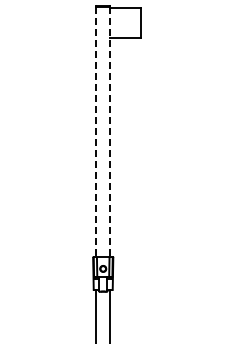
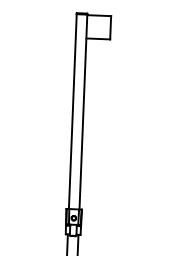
line: (96, 132) -> (72, 111), dashed -> solid
line: (110, 132) -> (83, 112), dashed -> solid

